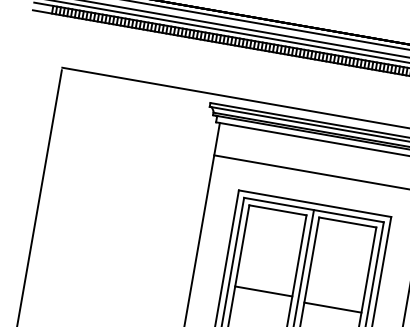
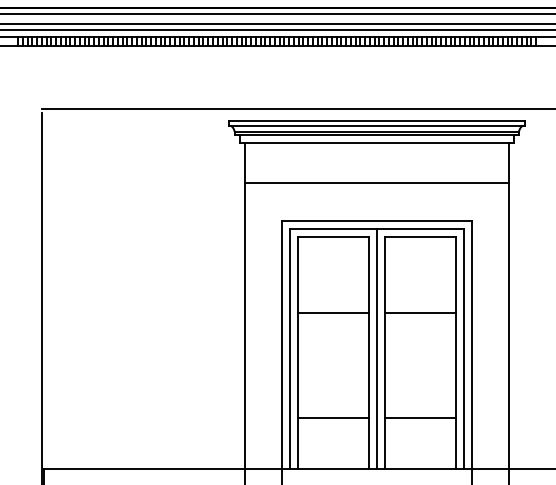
line: (263, 291) -> (332, 312), moved
line: (333, 307) -> (420, 312), moved

